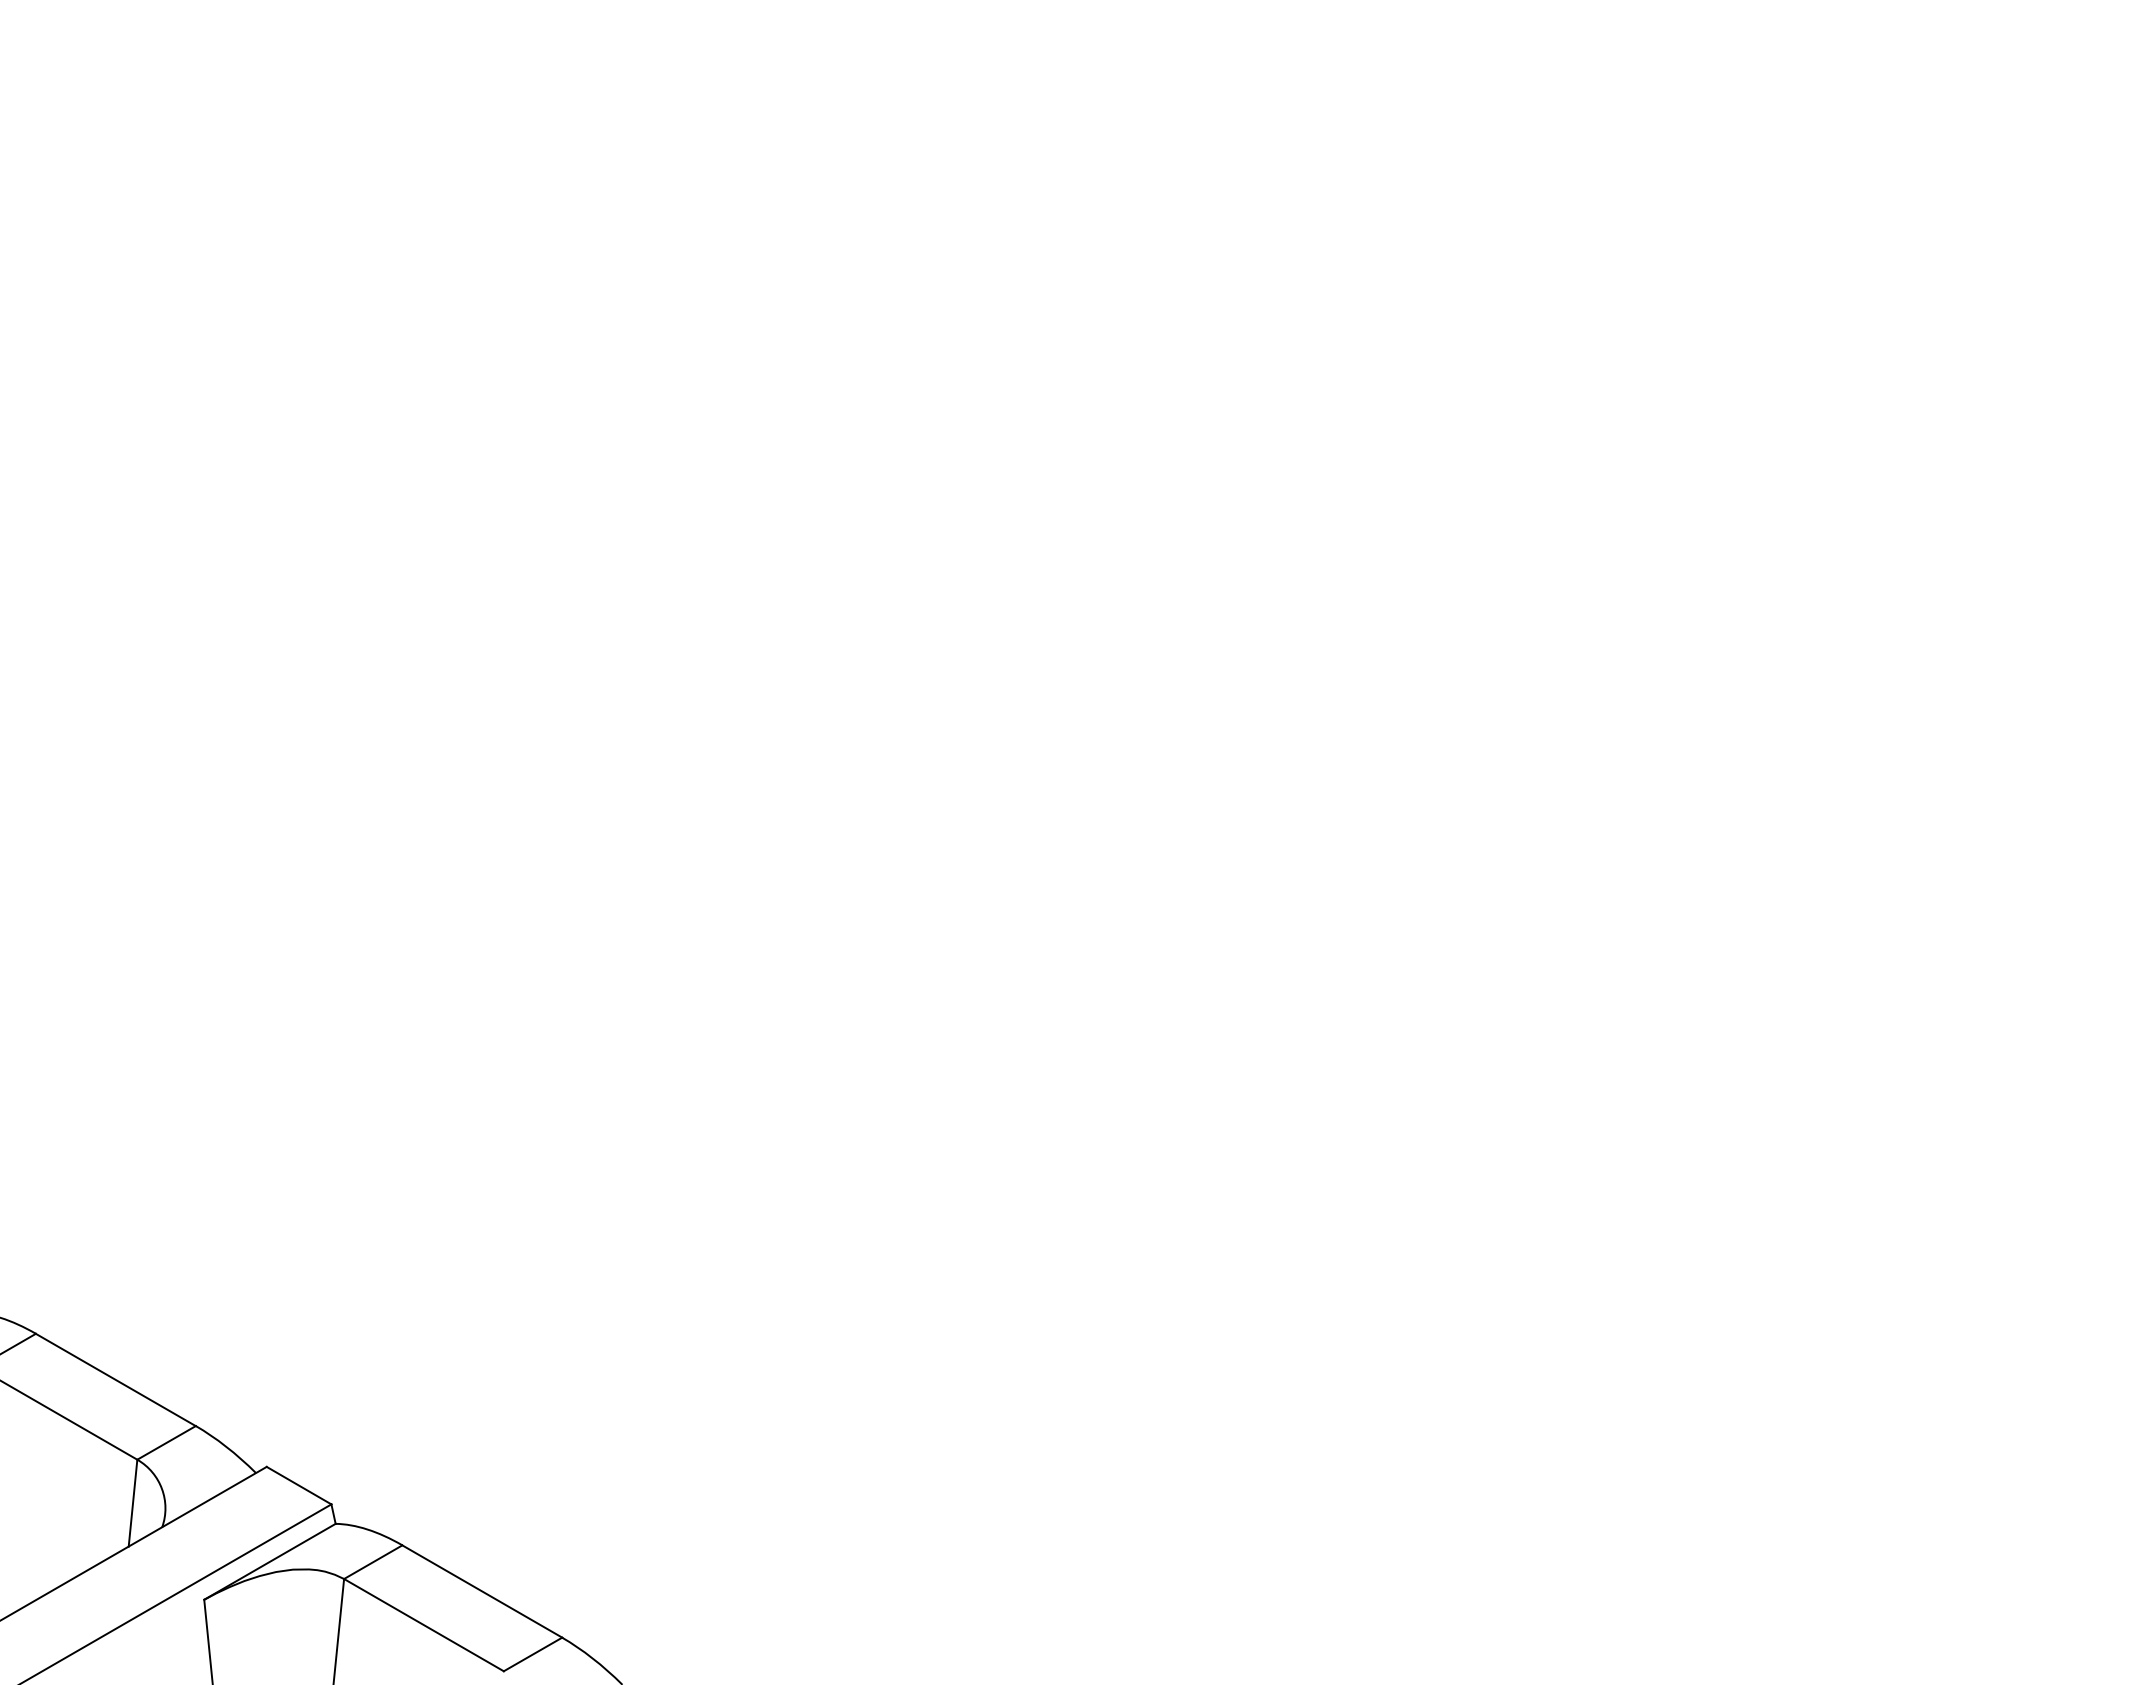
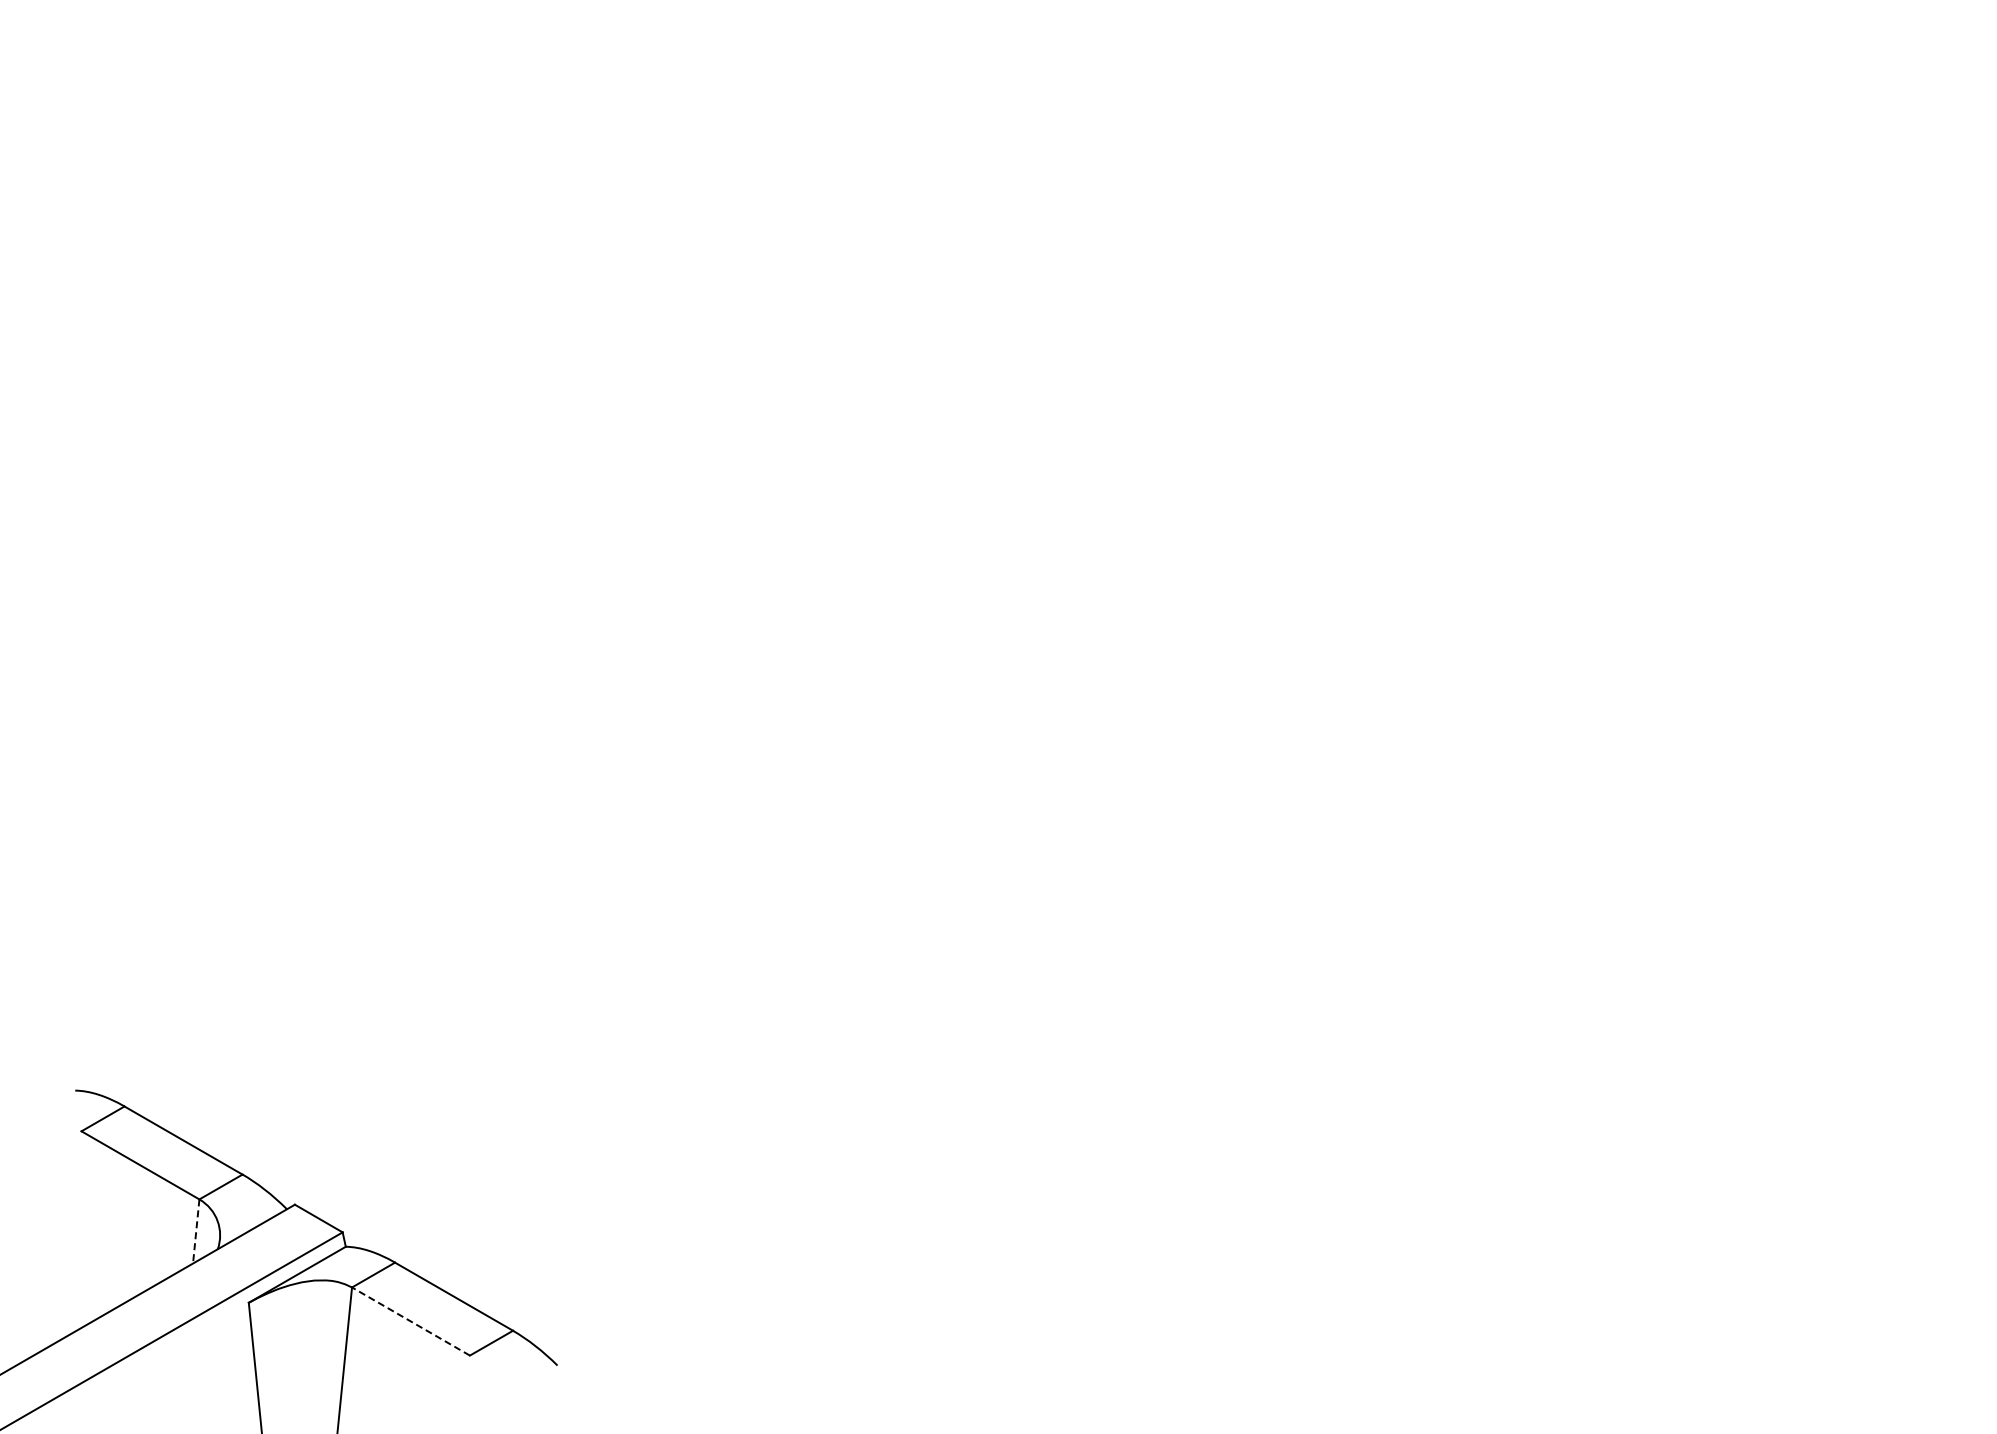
line: (133, 1504) -> (196, 1232), solid -> dashed
line: (423, 1625) -> (410, 1321), solid -> dashed

